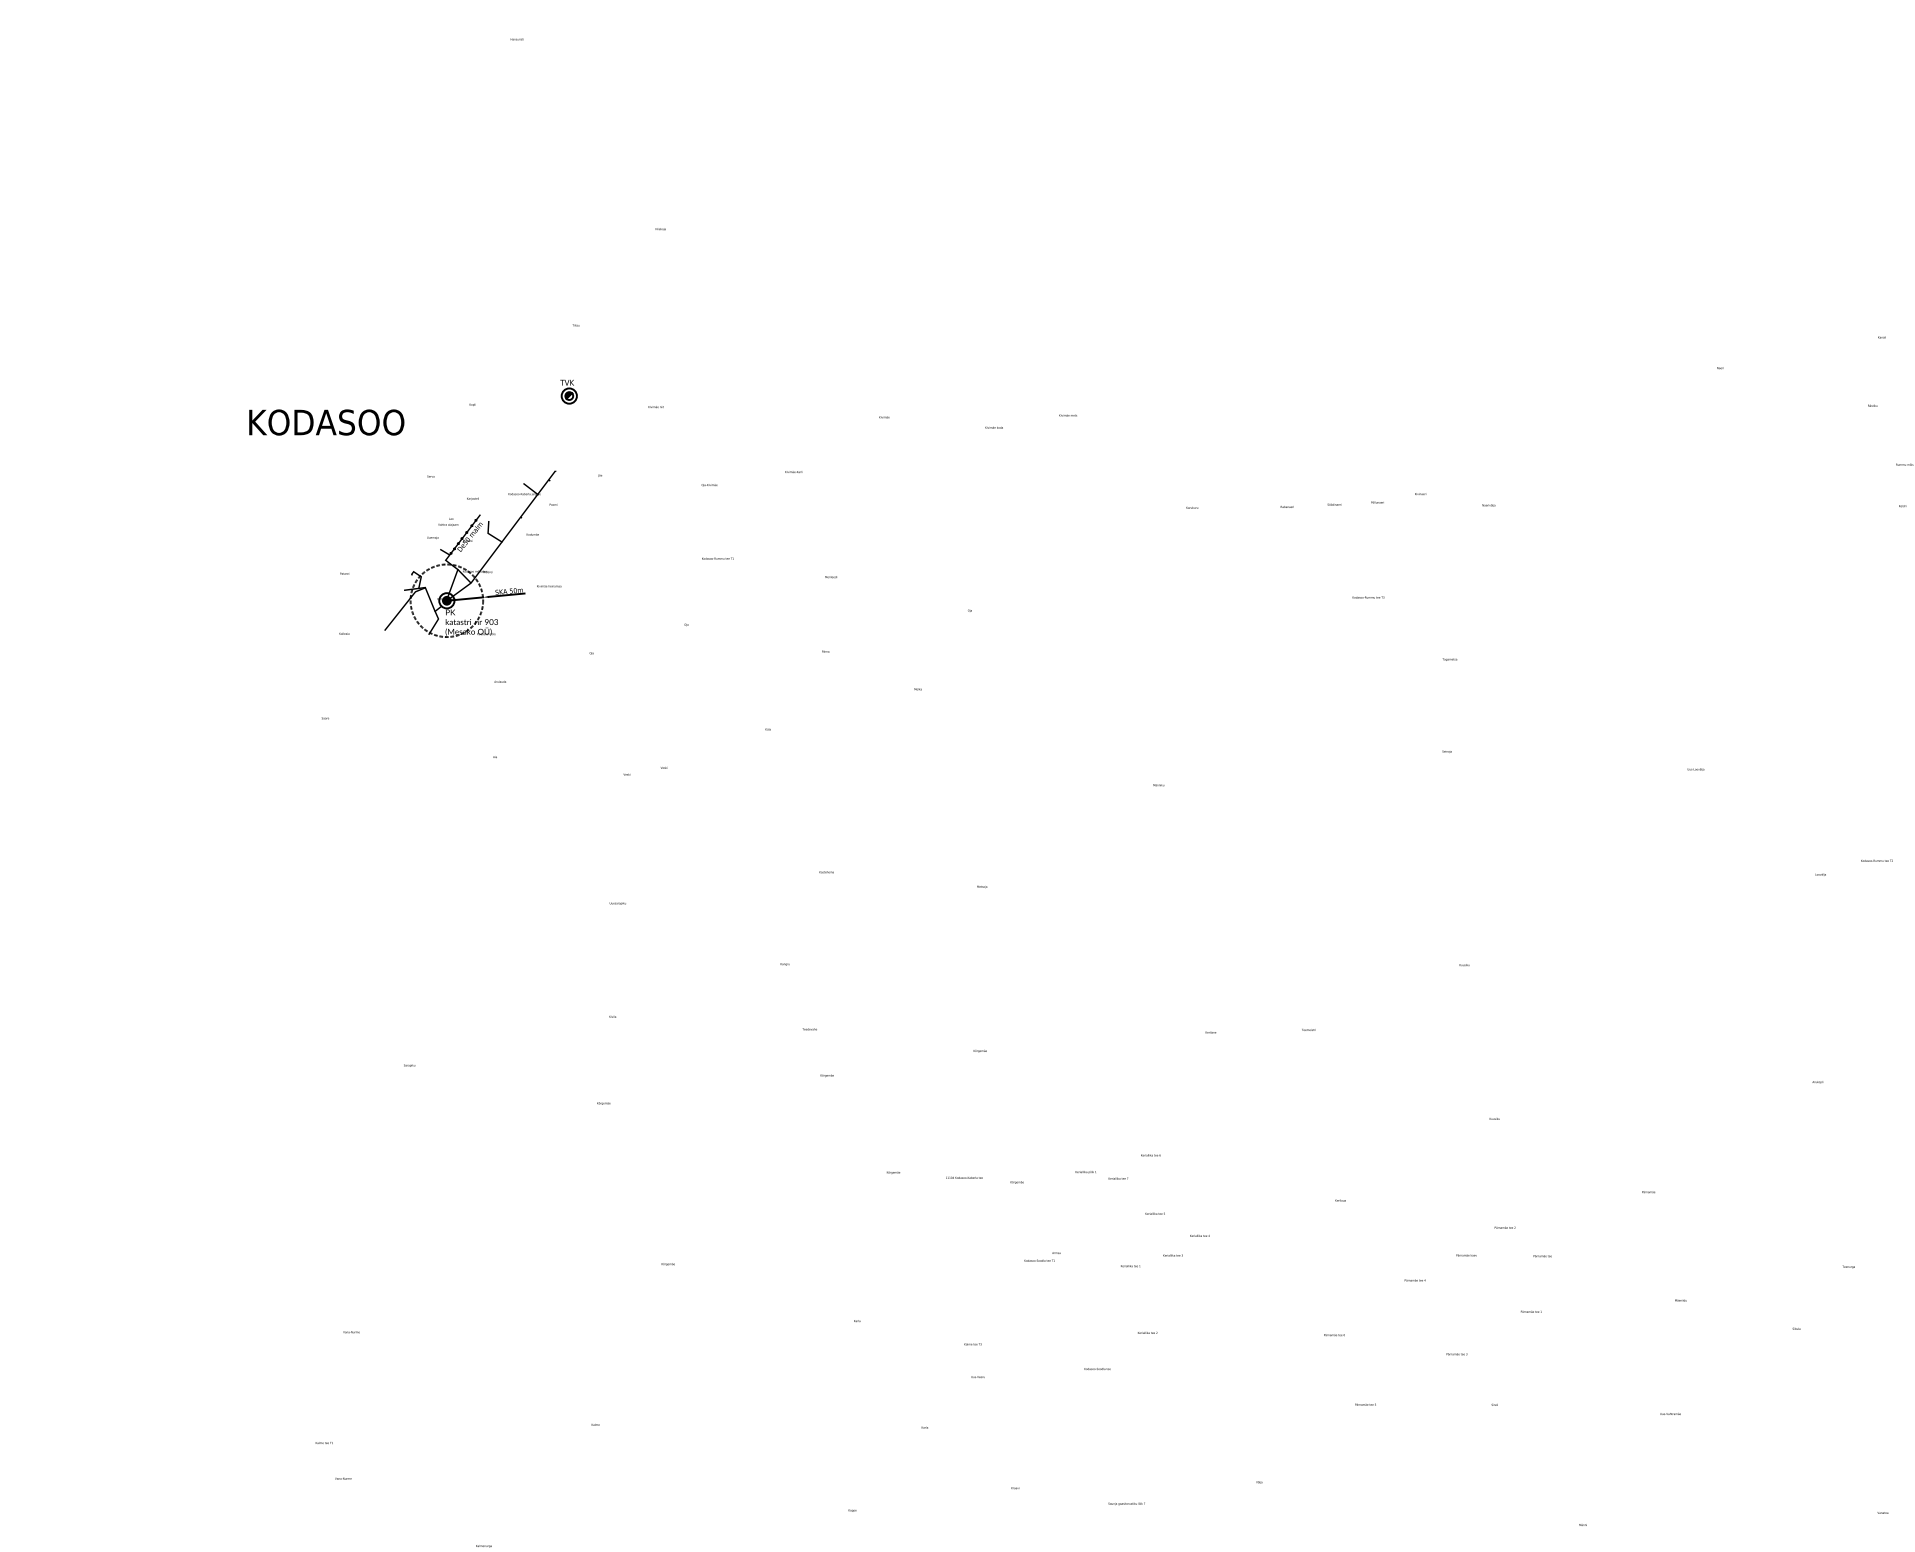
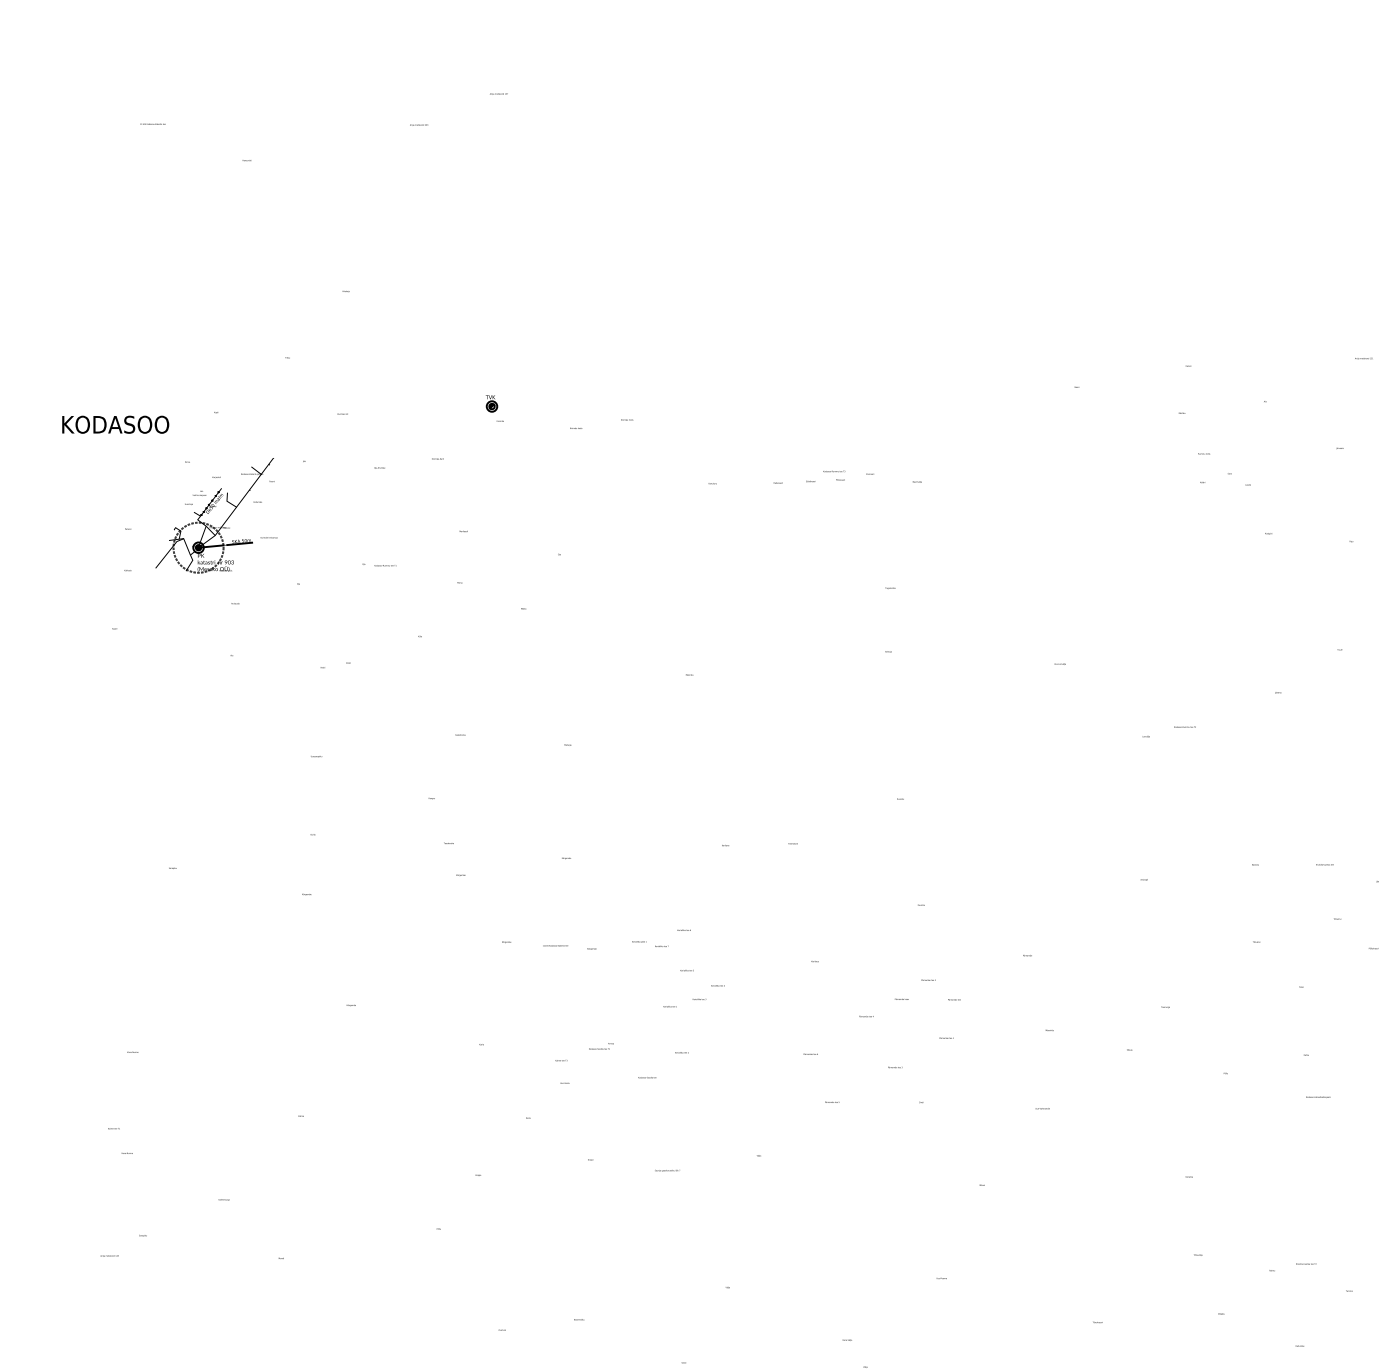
part: (568, 391) -> (491, 403), moved
text: (717, 558) -> (385, 565), moved
text: (1368, 597) -> (834, 471), moved
text: (1042, 1257) -> (601, 1046), moved

